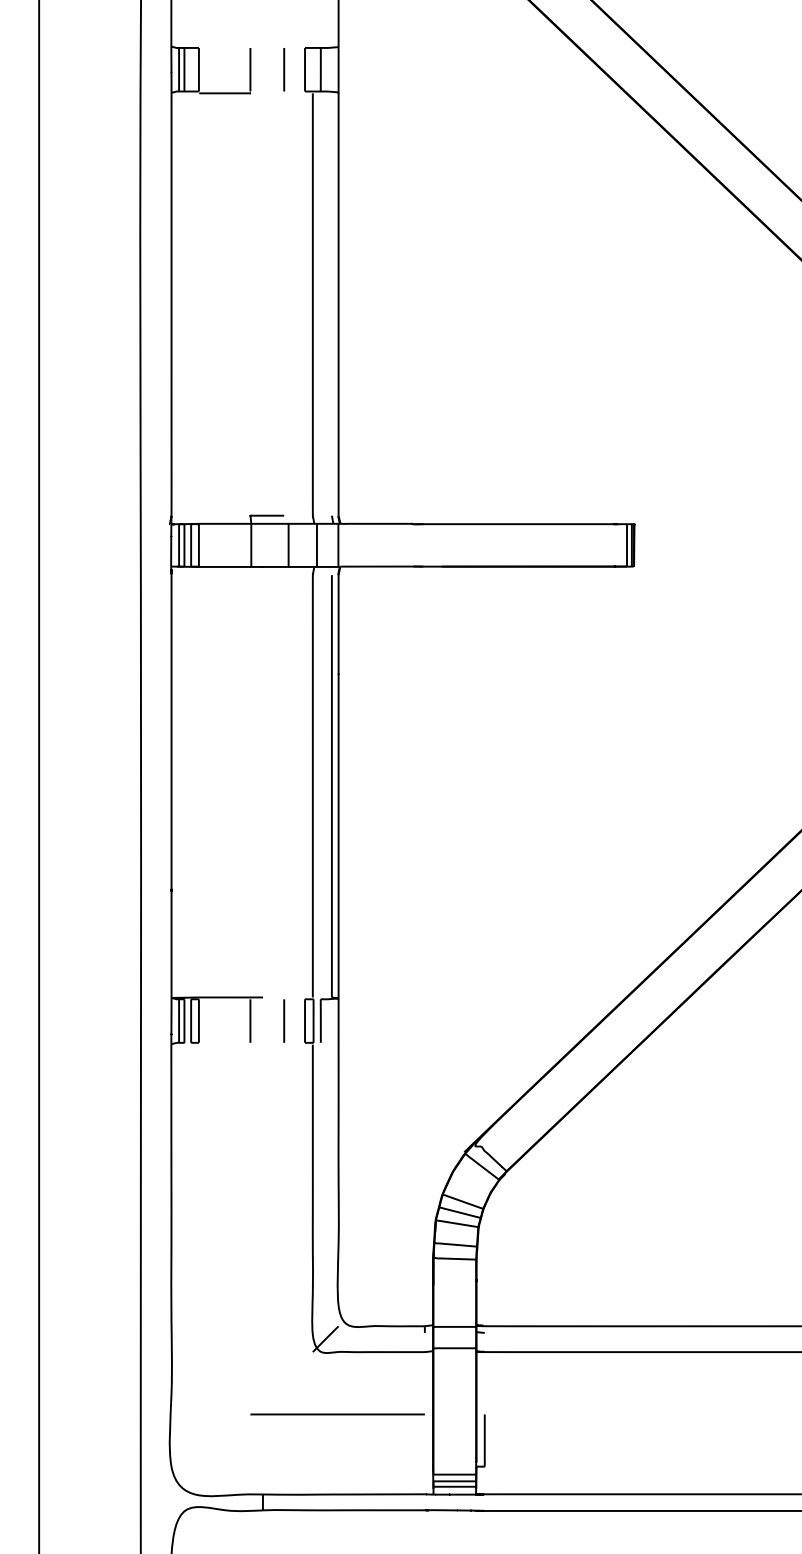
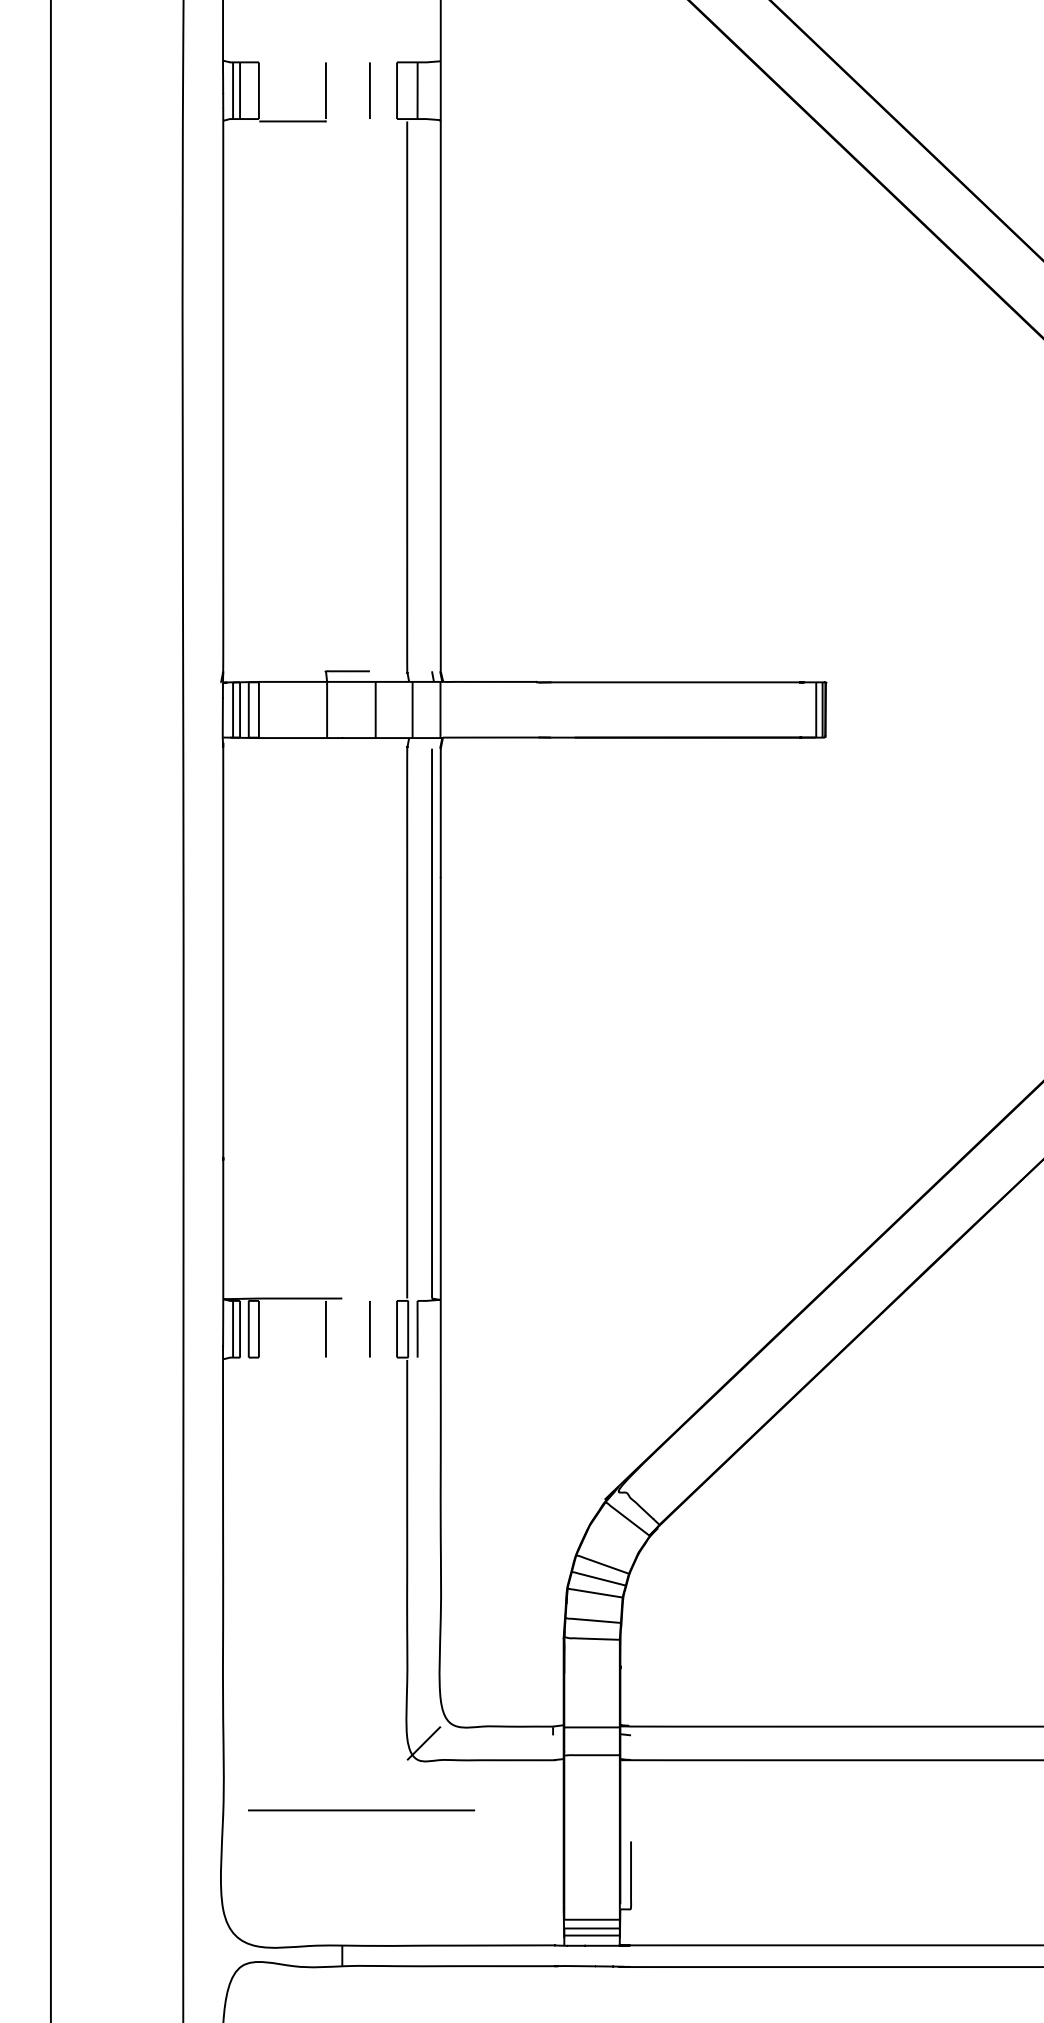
line: (337, 1414) -> (361, 1810), moved

